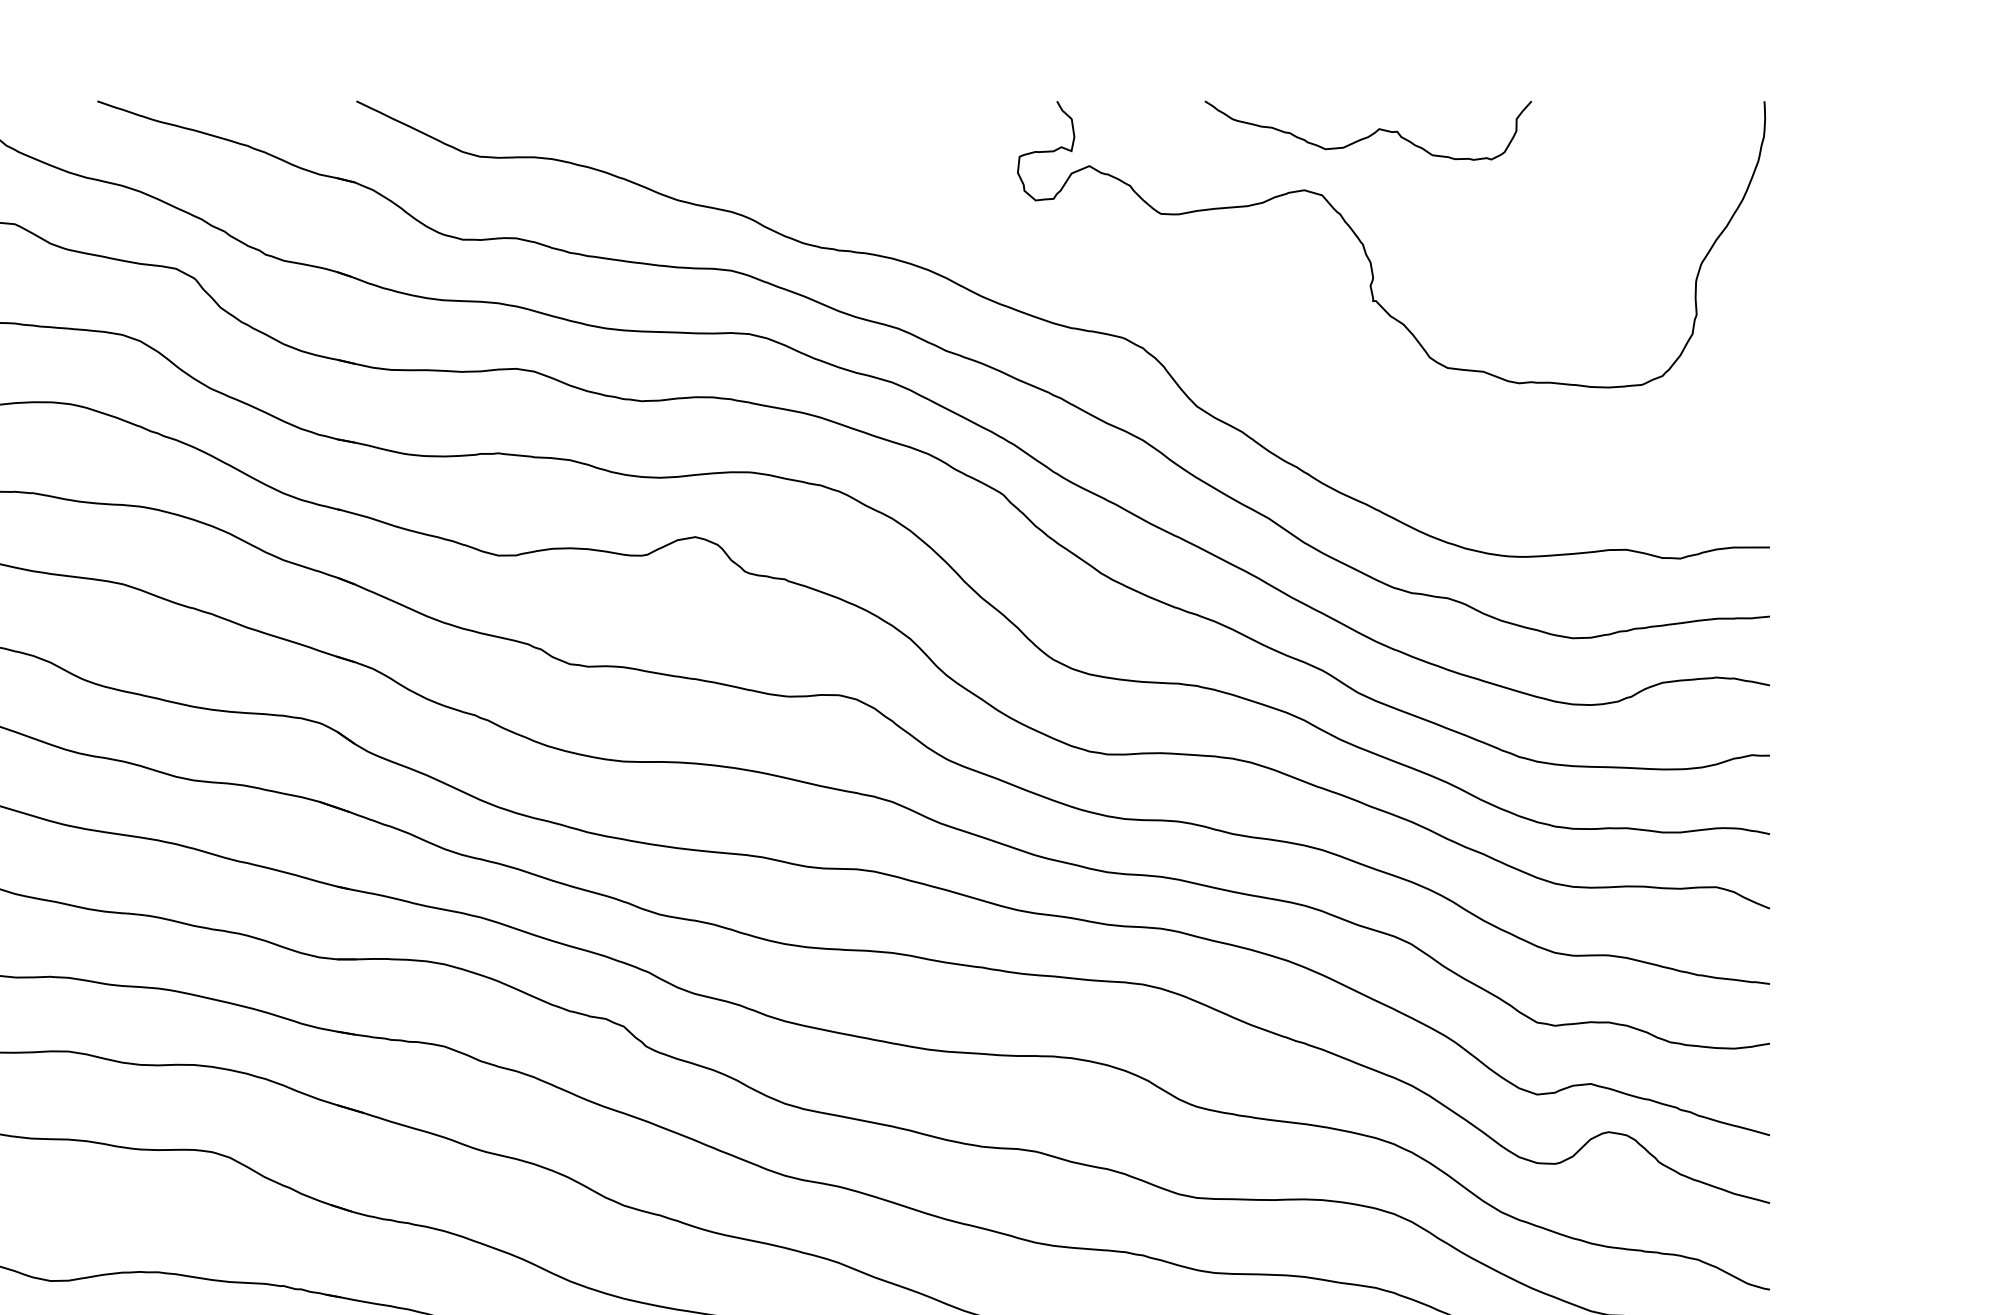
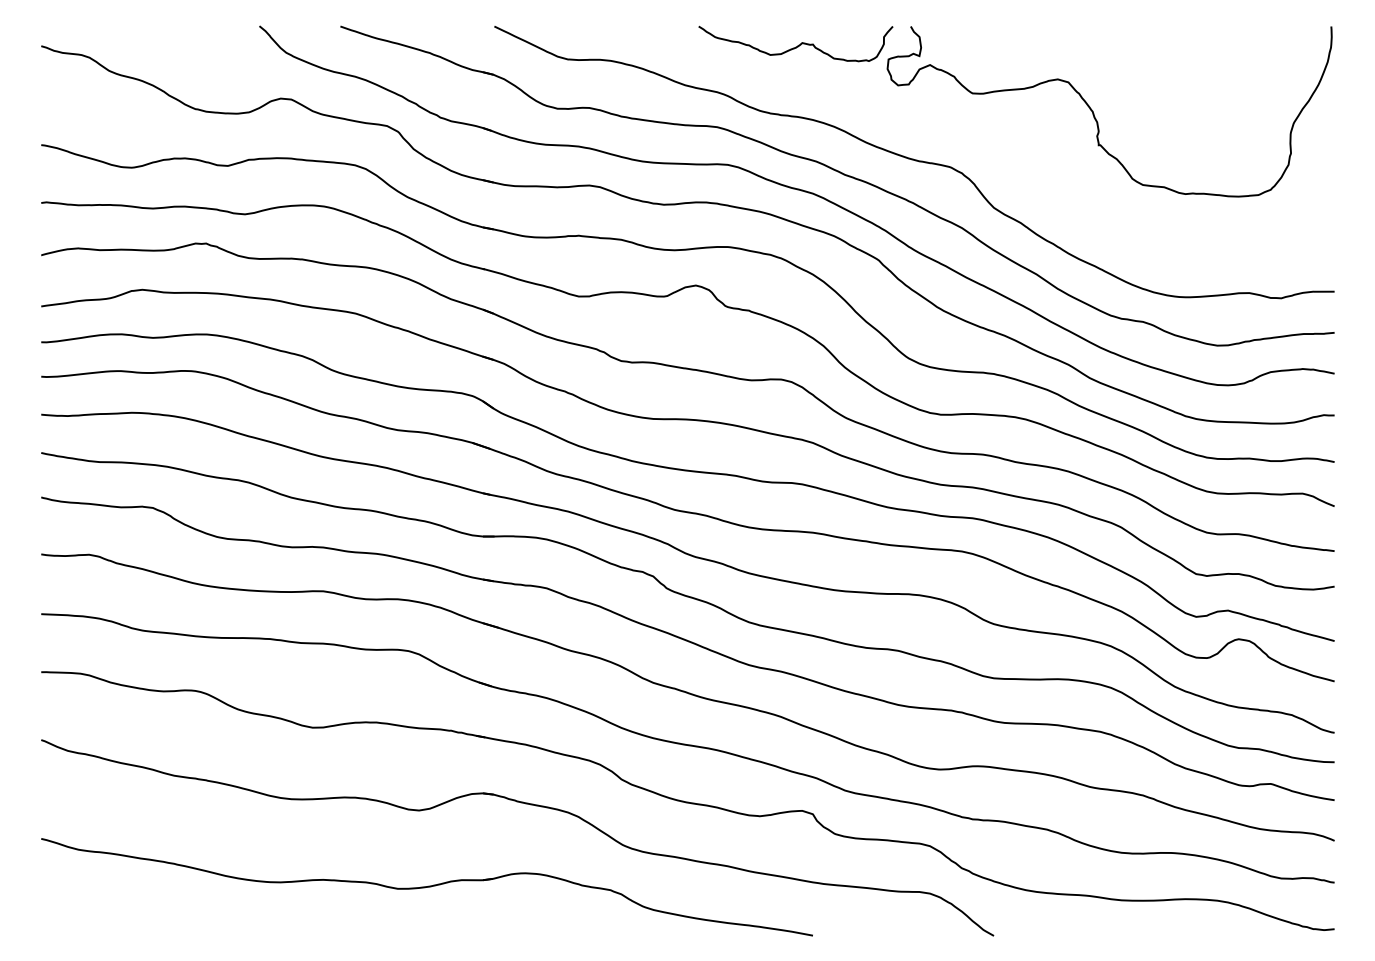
curve: (1371, 133) -> (797, 45), moved

